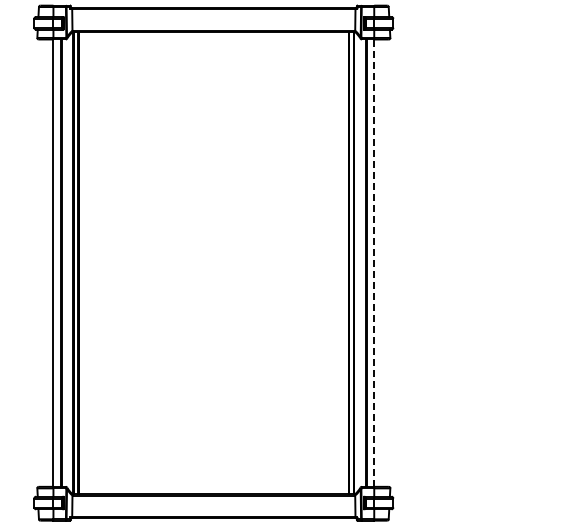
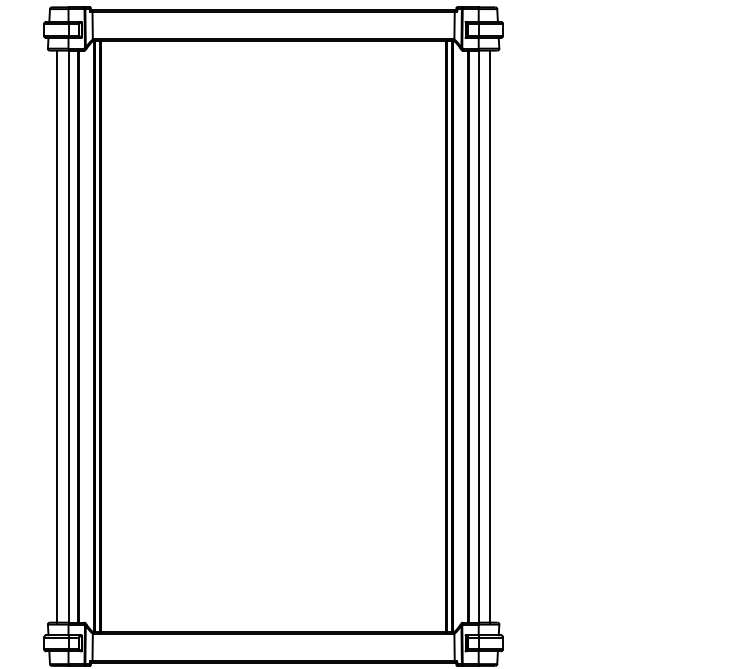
line: (44, 262) -> (57, 335), added
line: (383, 262) -> (490, 335), added
line: (374, 263) -> (479, 337), dashed -> solid

